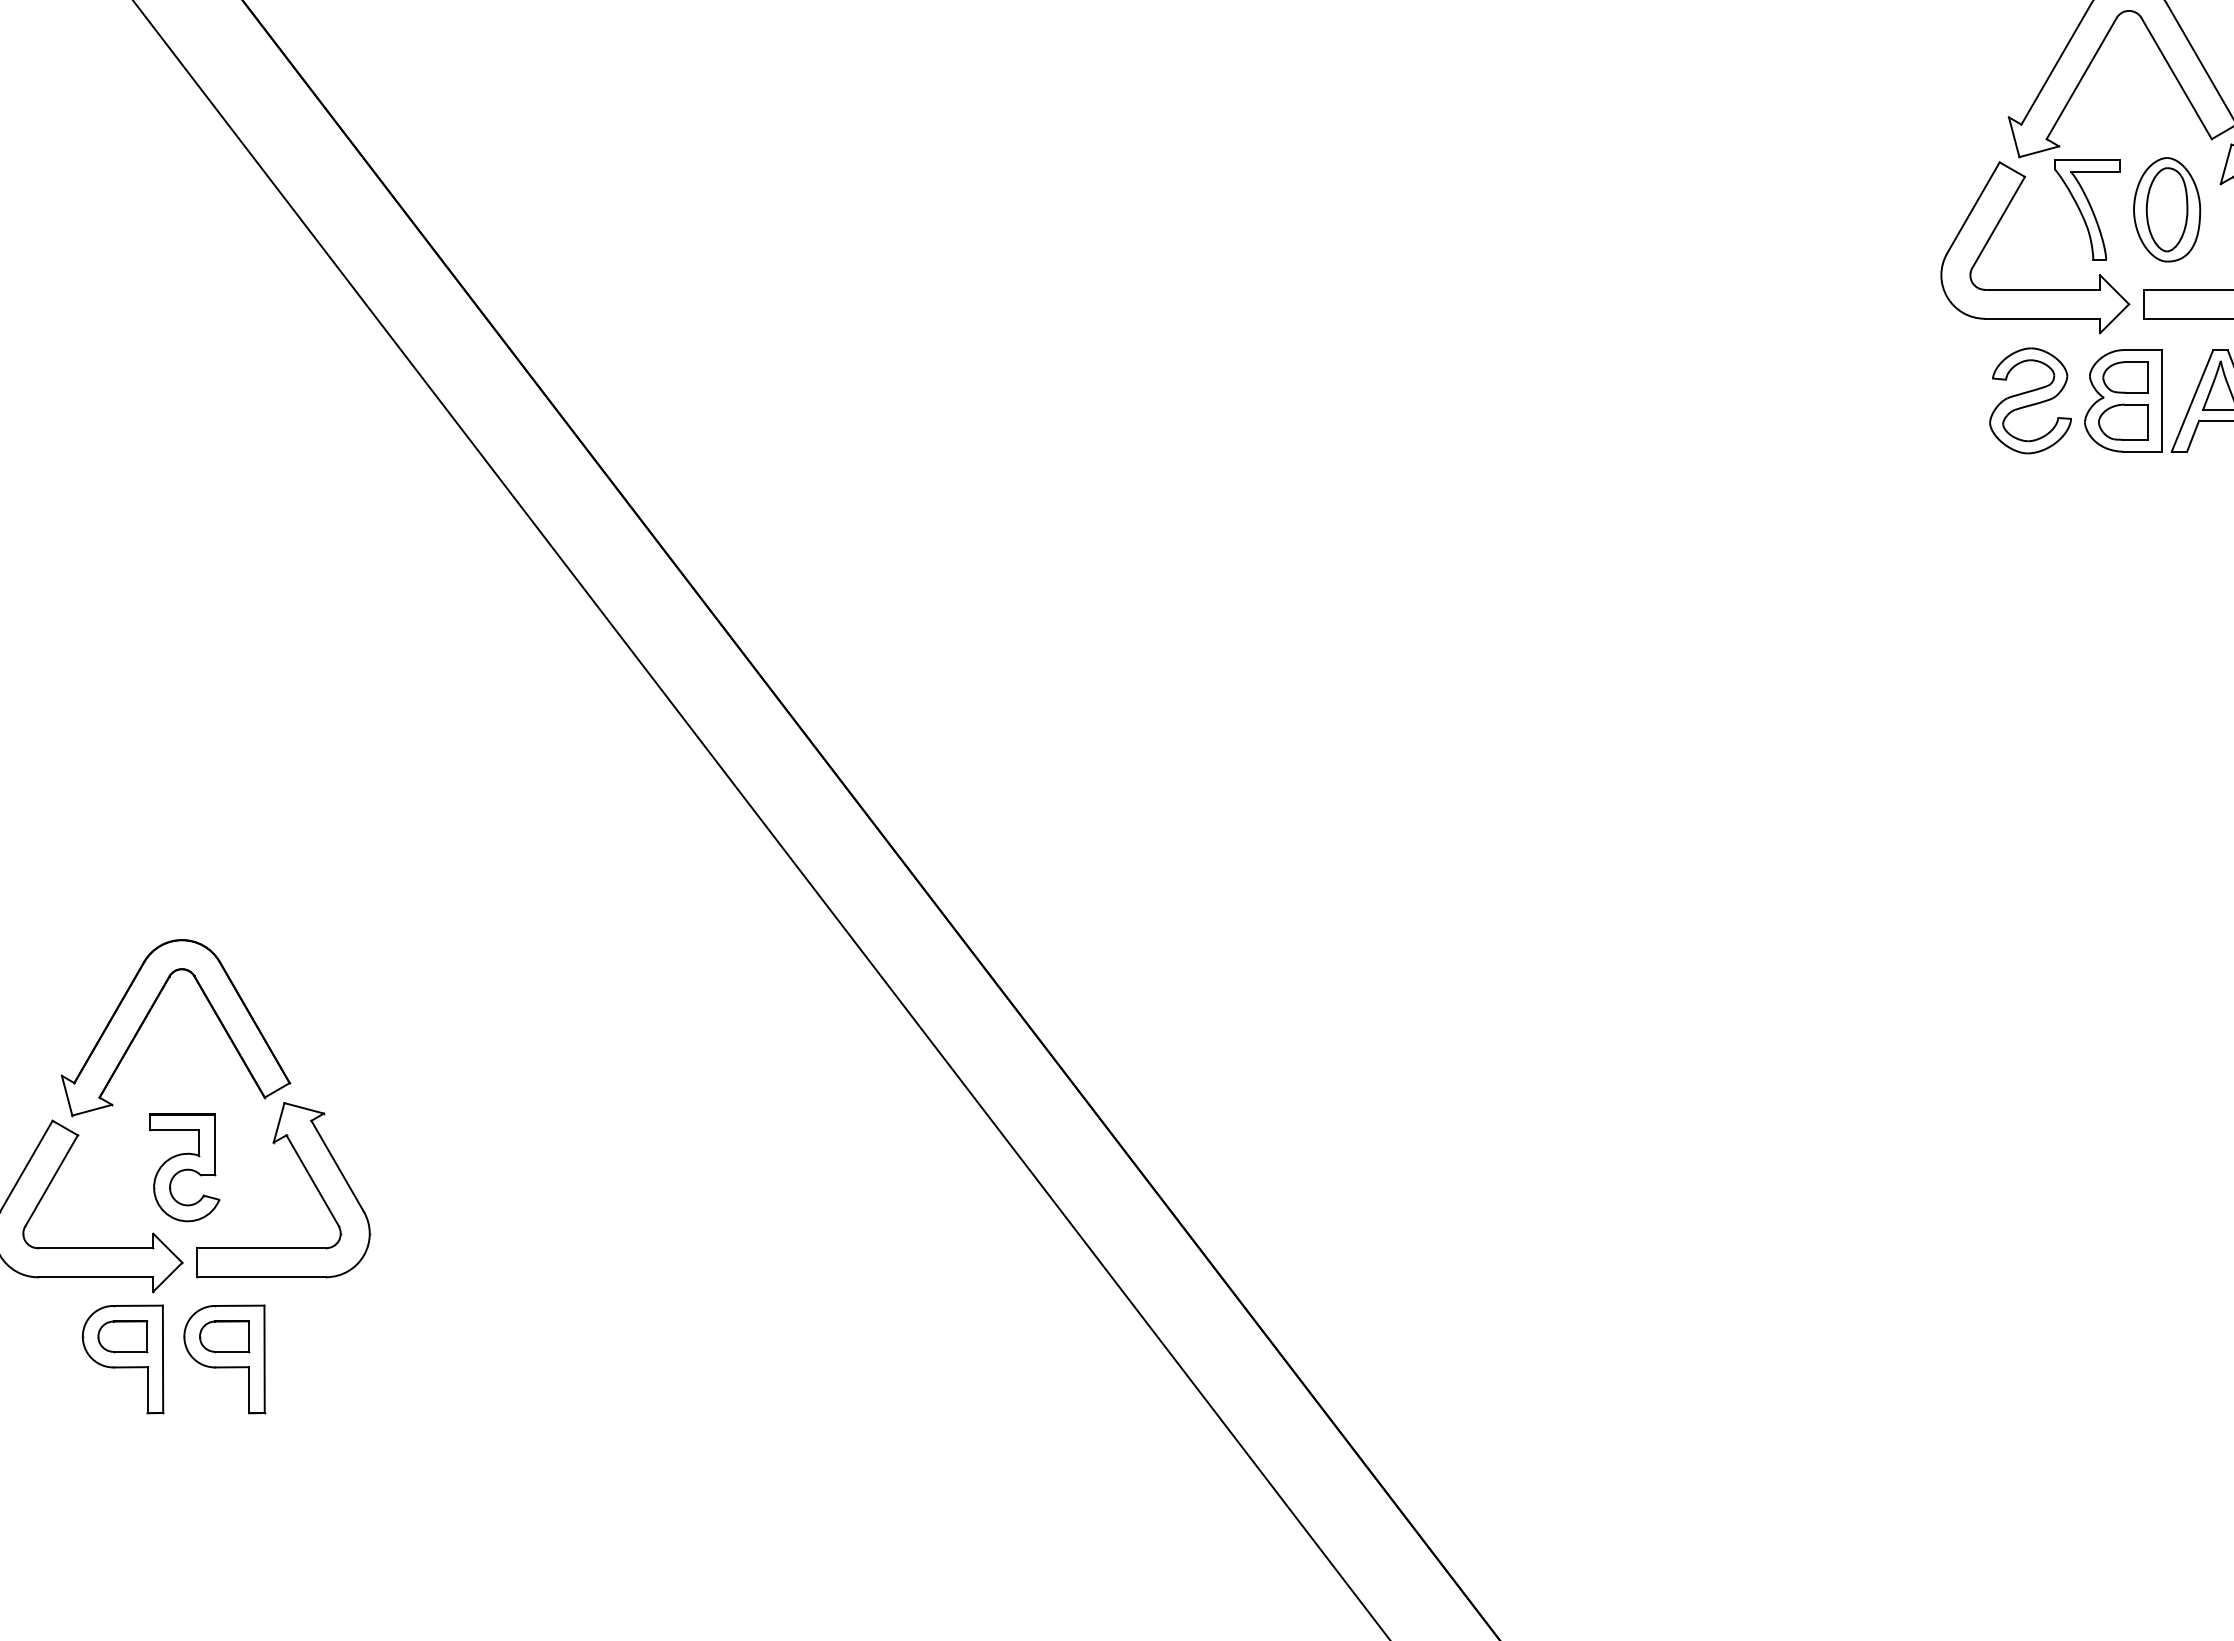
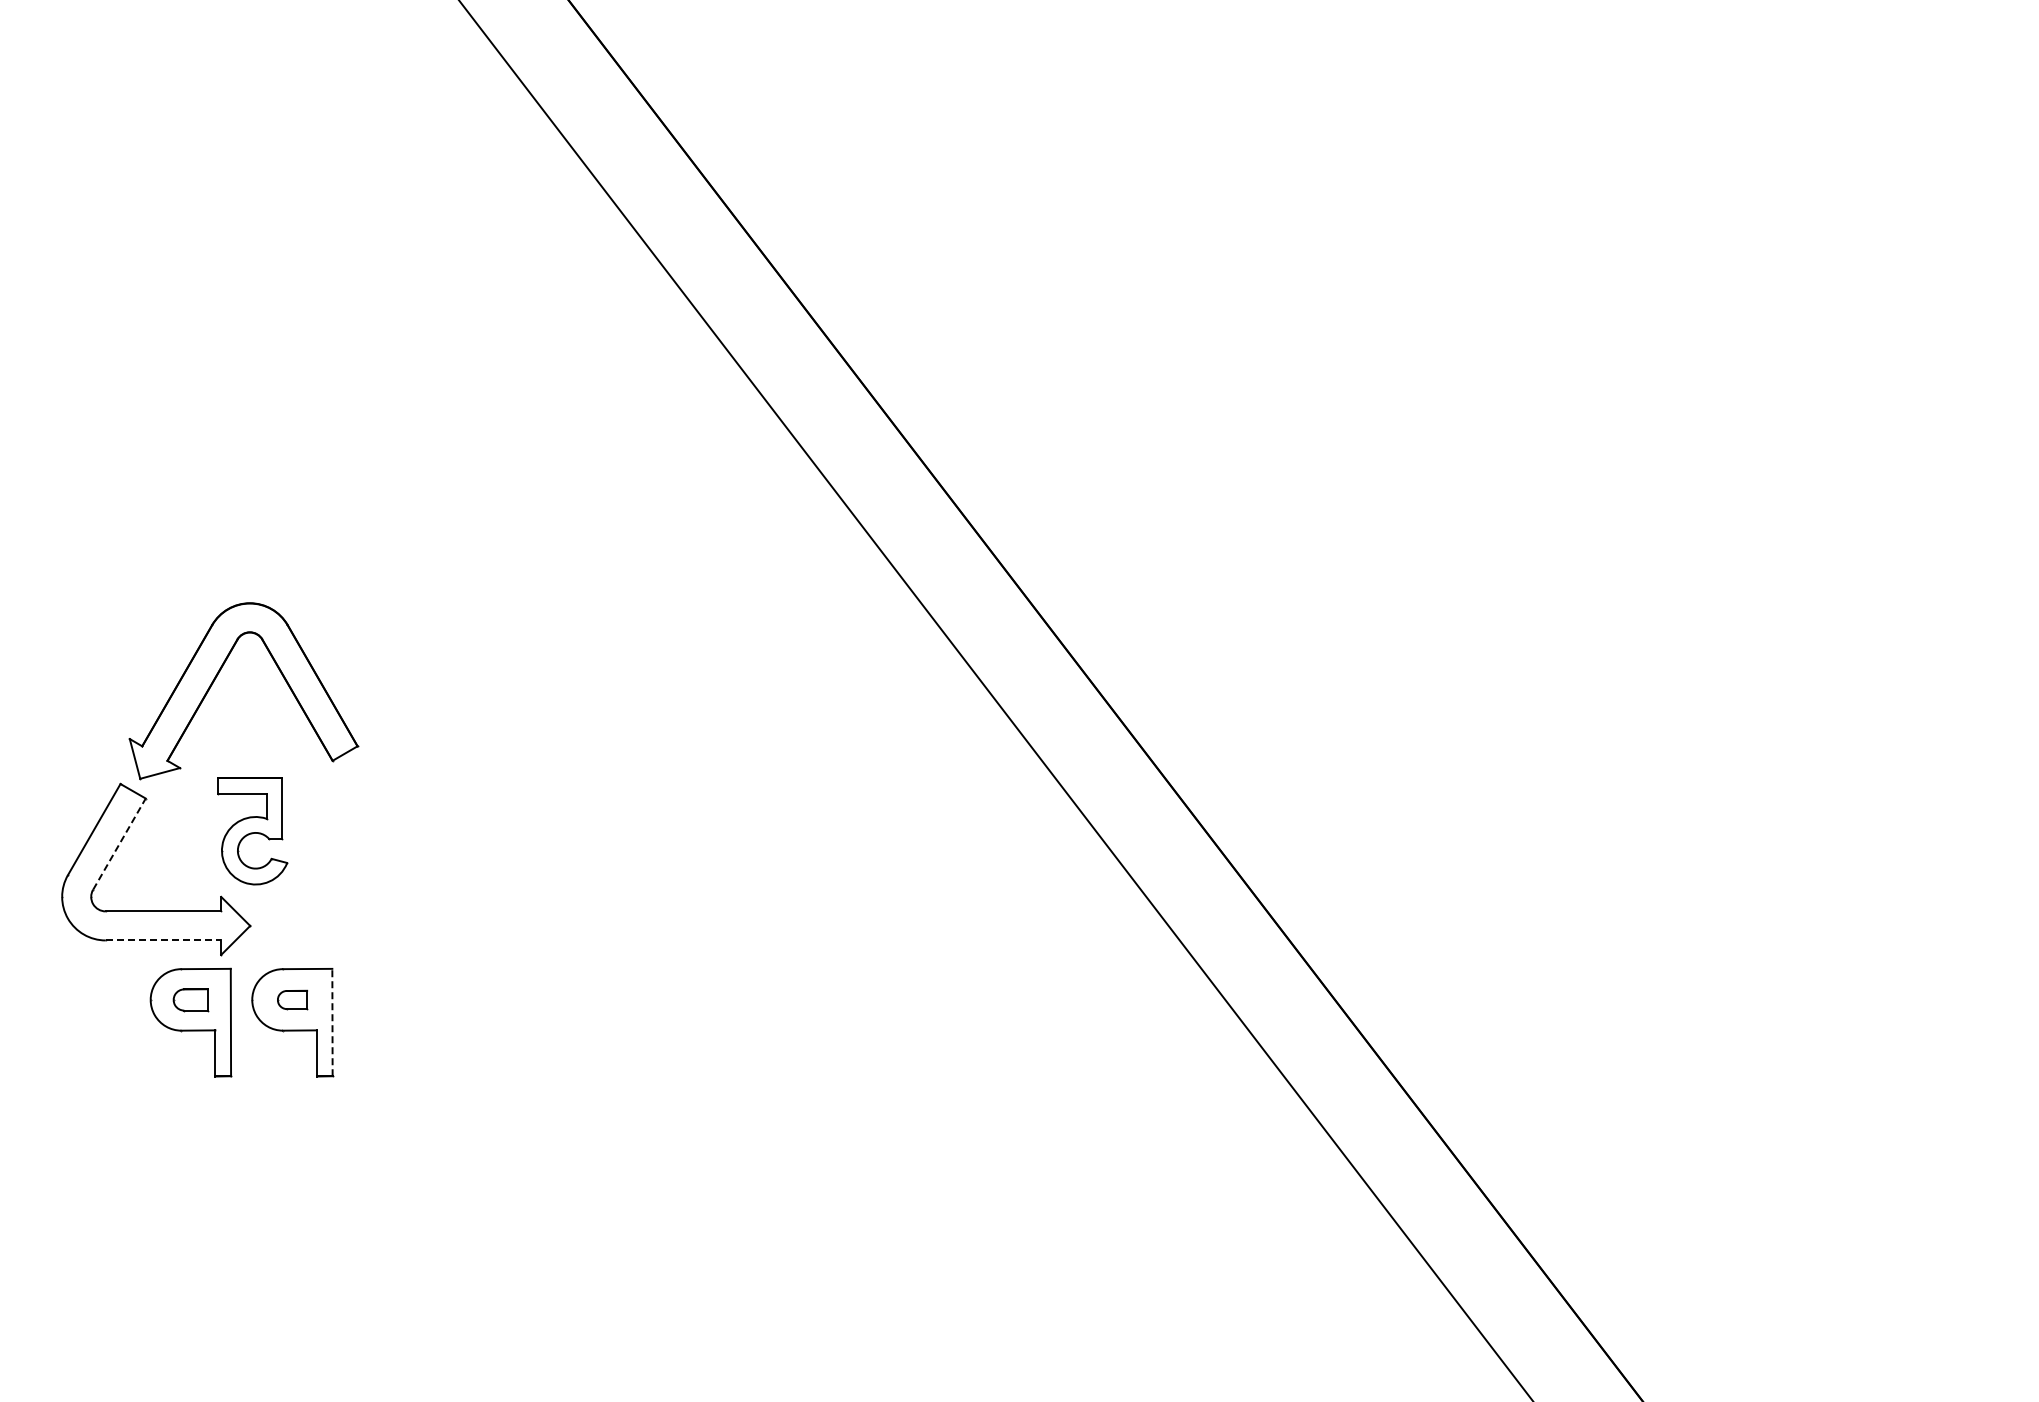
part: (309, 1177) -> (377, 840), removed
line: (51, 1180) -> (119, 843), solid -> dashed
line: (95, 1277) -> (163, 940), solid -> dashed
part: (122, 1336) -> (190, 999), size x0.7
part: (224, 1336) -> (292, 999), size x0.6
line: (264, 1359) -> (332, 1022), solid -> dashed

